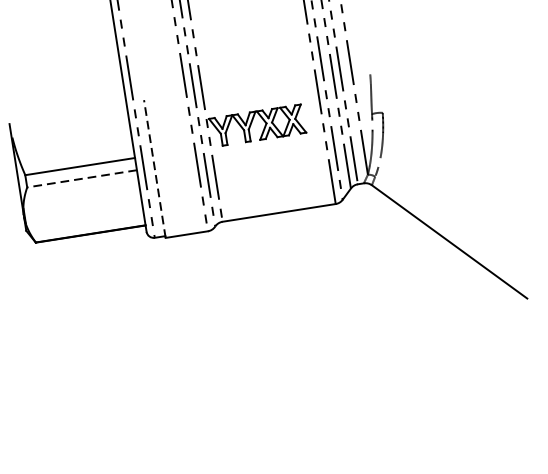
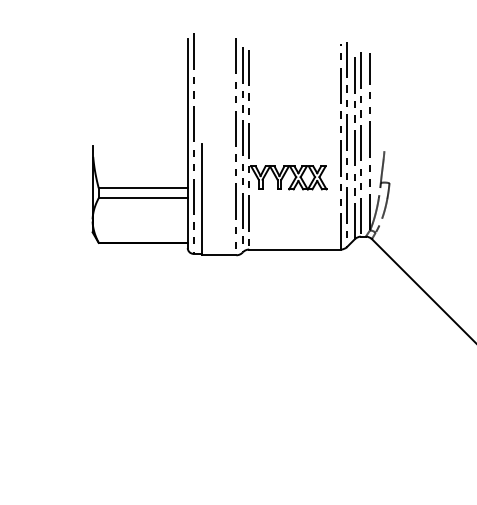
line: (155, 169) -> (202, 199), dashed -> solid
line: (82, 179) -> (143, 198), dashed -> solid

